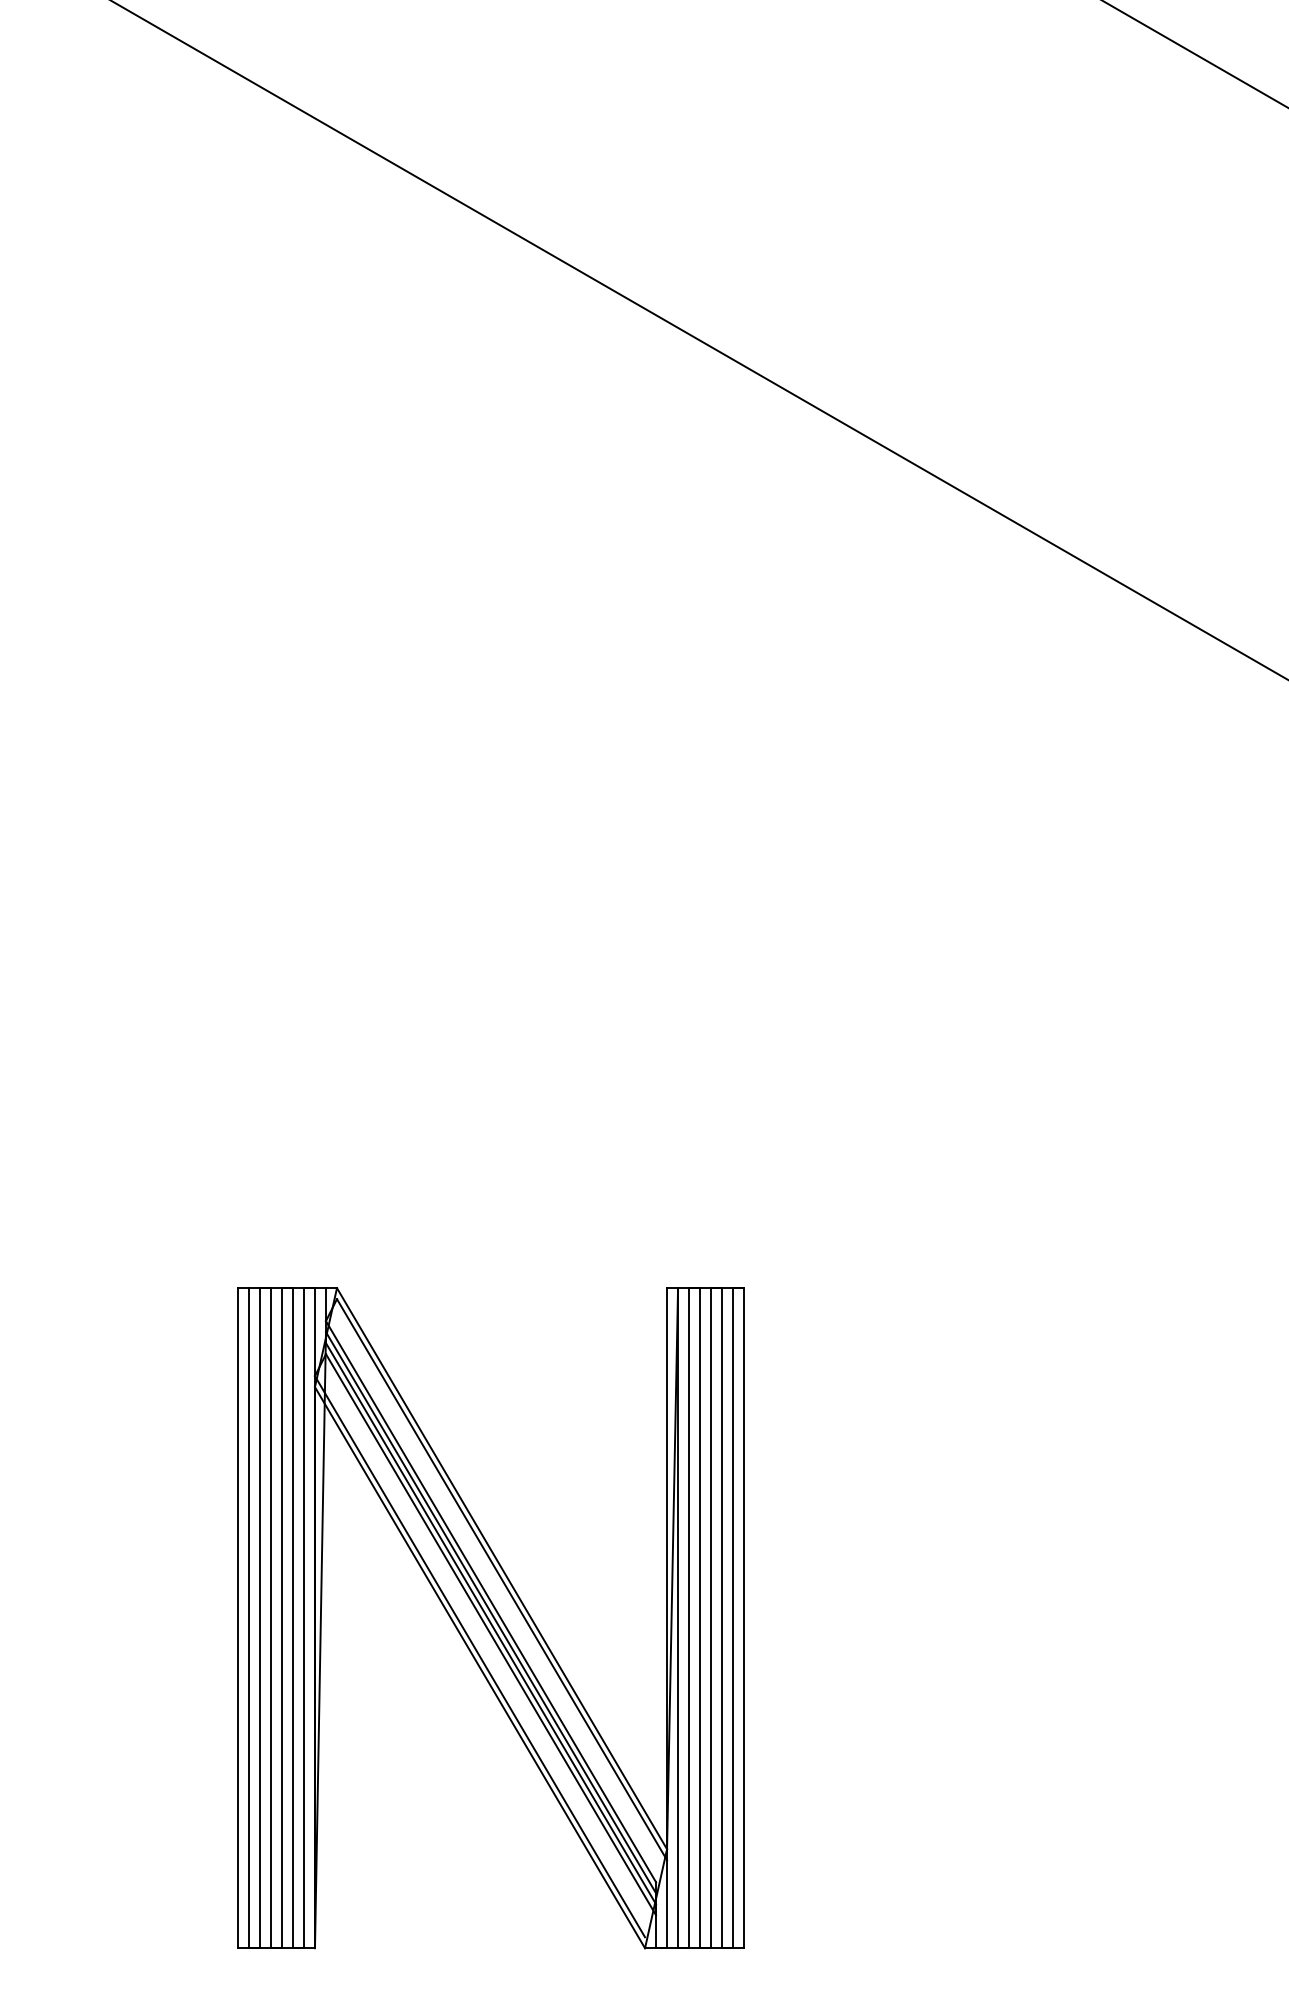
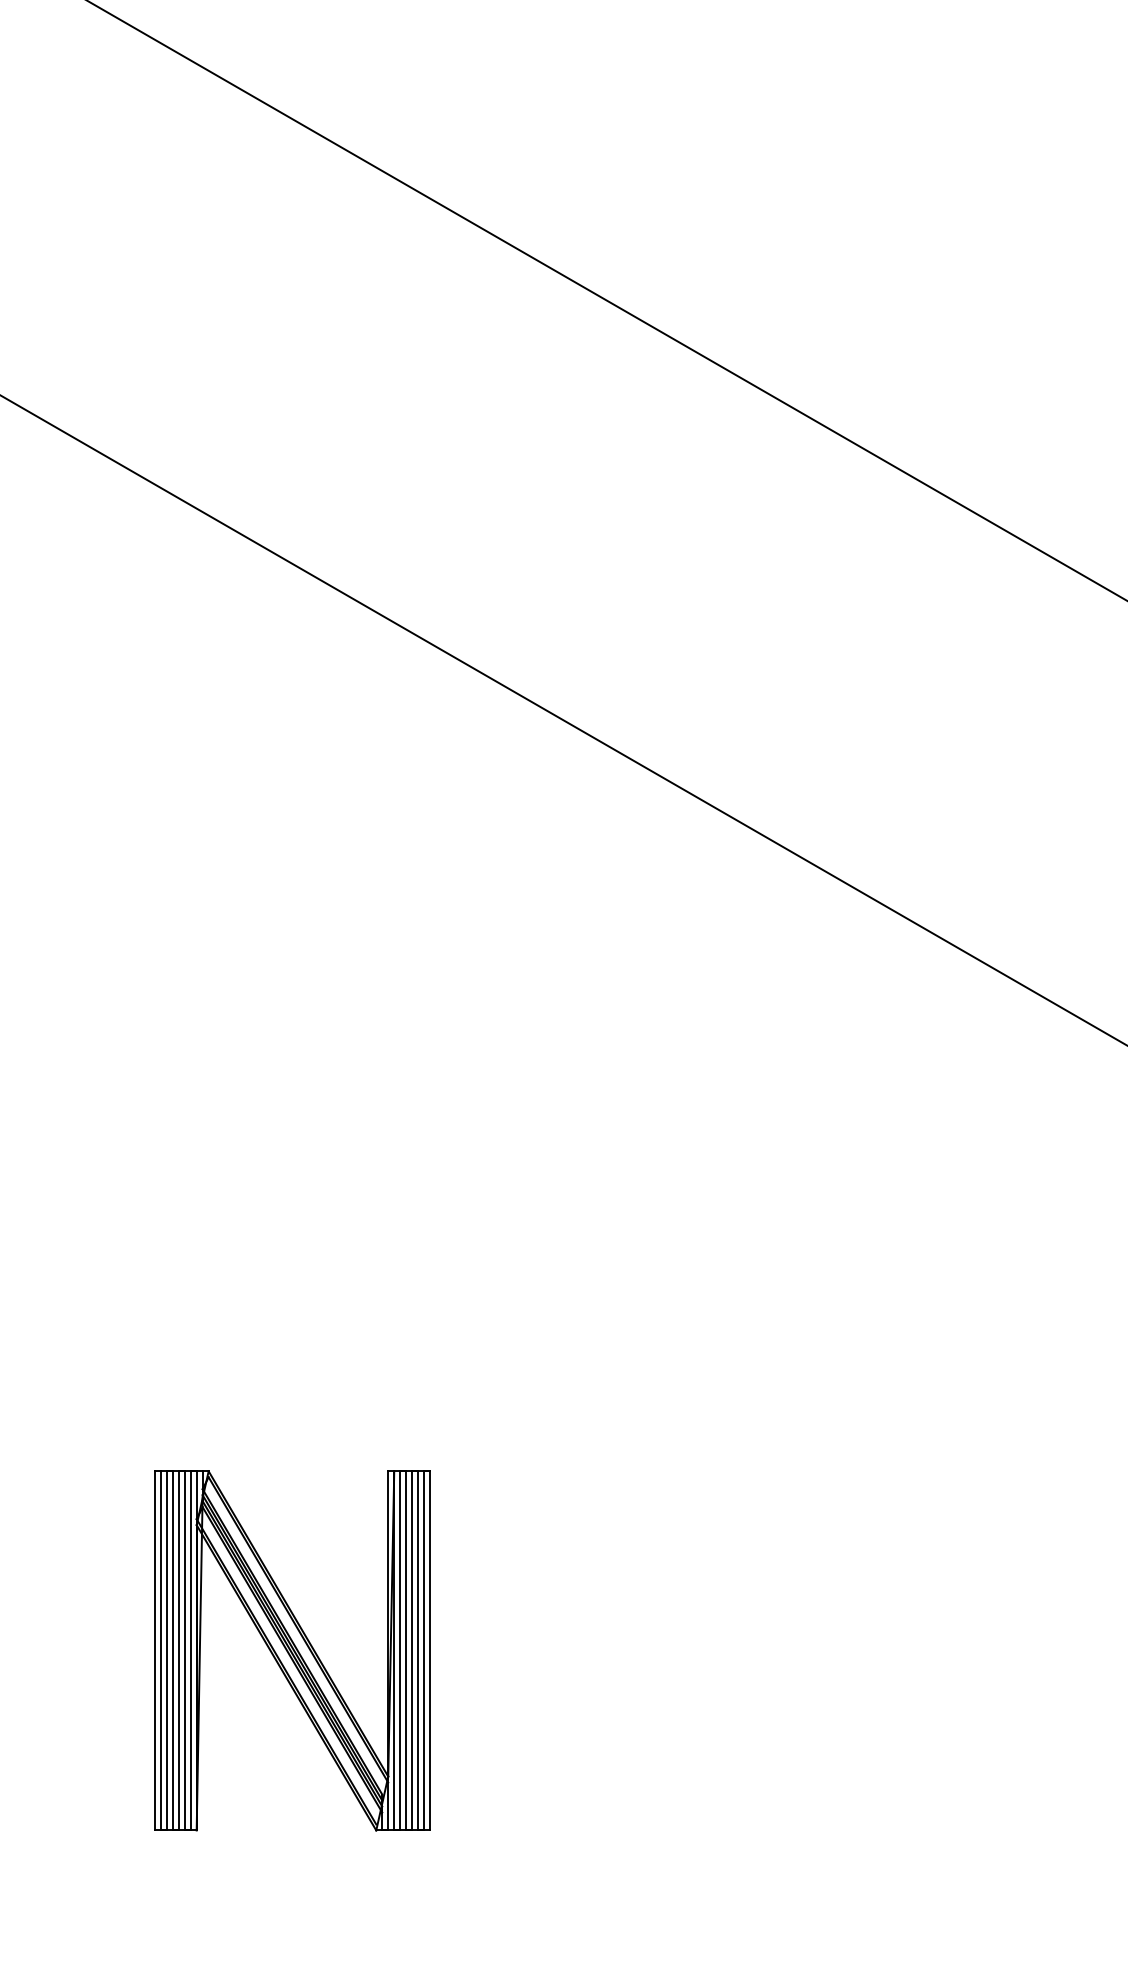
part: (491, 1617) -> (292, 1650), size x0.7

